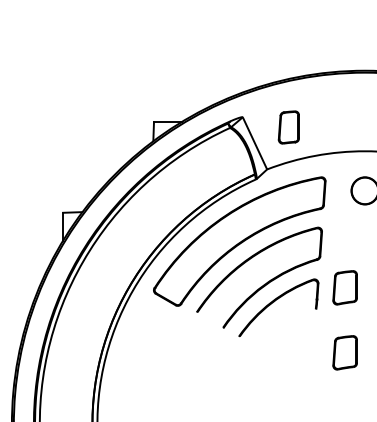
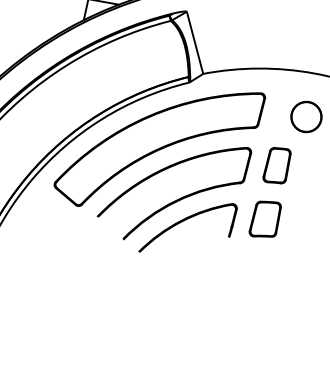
part: (288, 127) -> (276, 165), moved
part: (344, 352) -> (251, 290), removed

